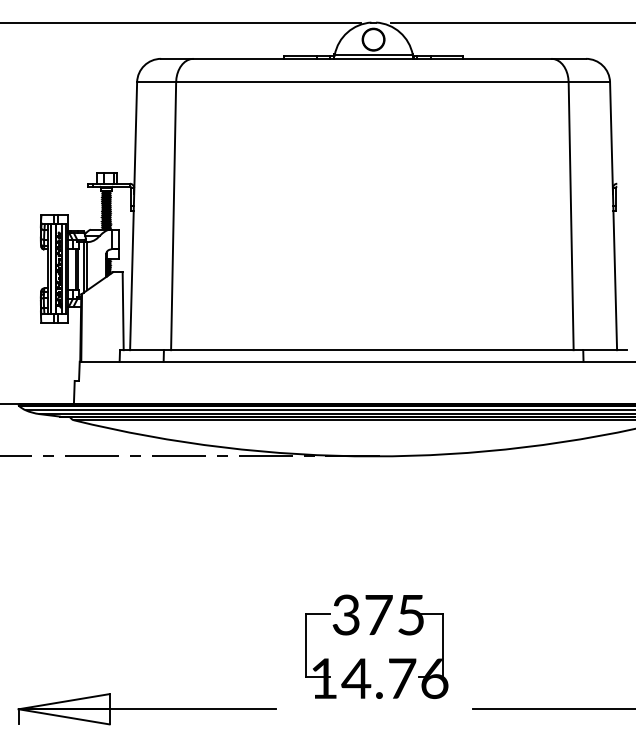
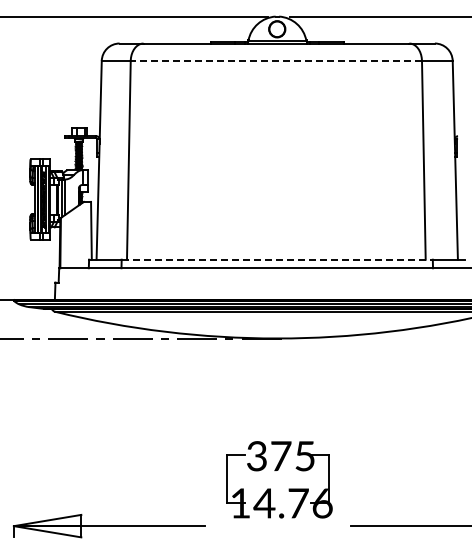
line: (372, 81) -> (276, 60), solid -> dashed
line: (373, 349) -> (277, 259), solid -> dashed

